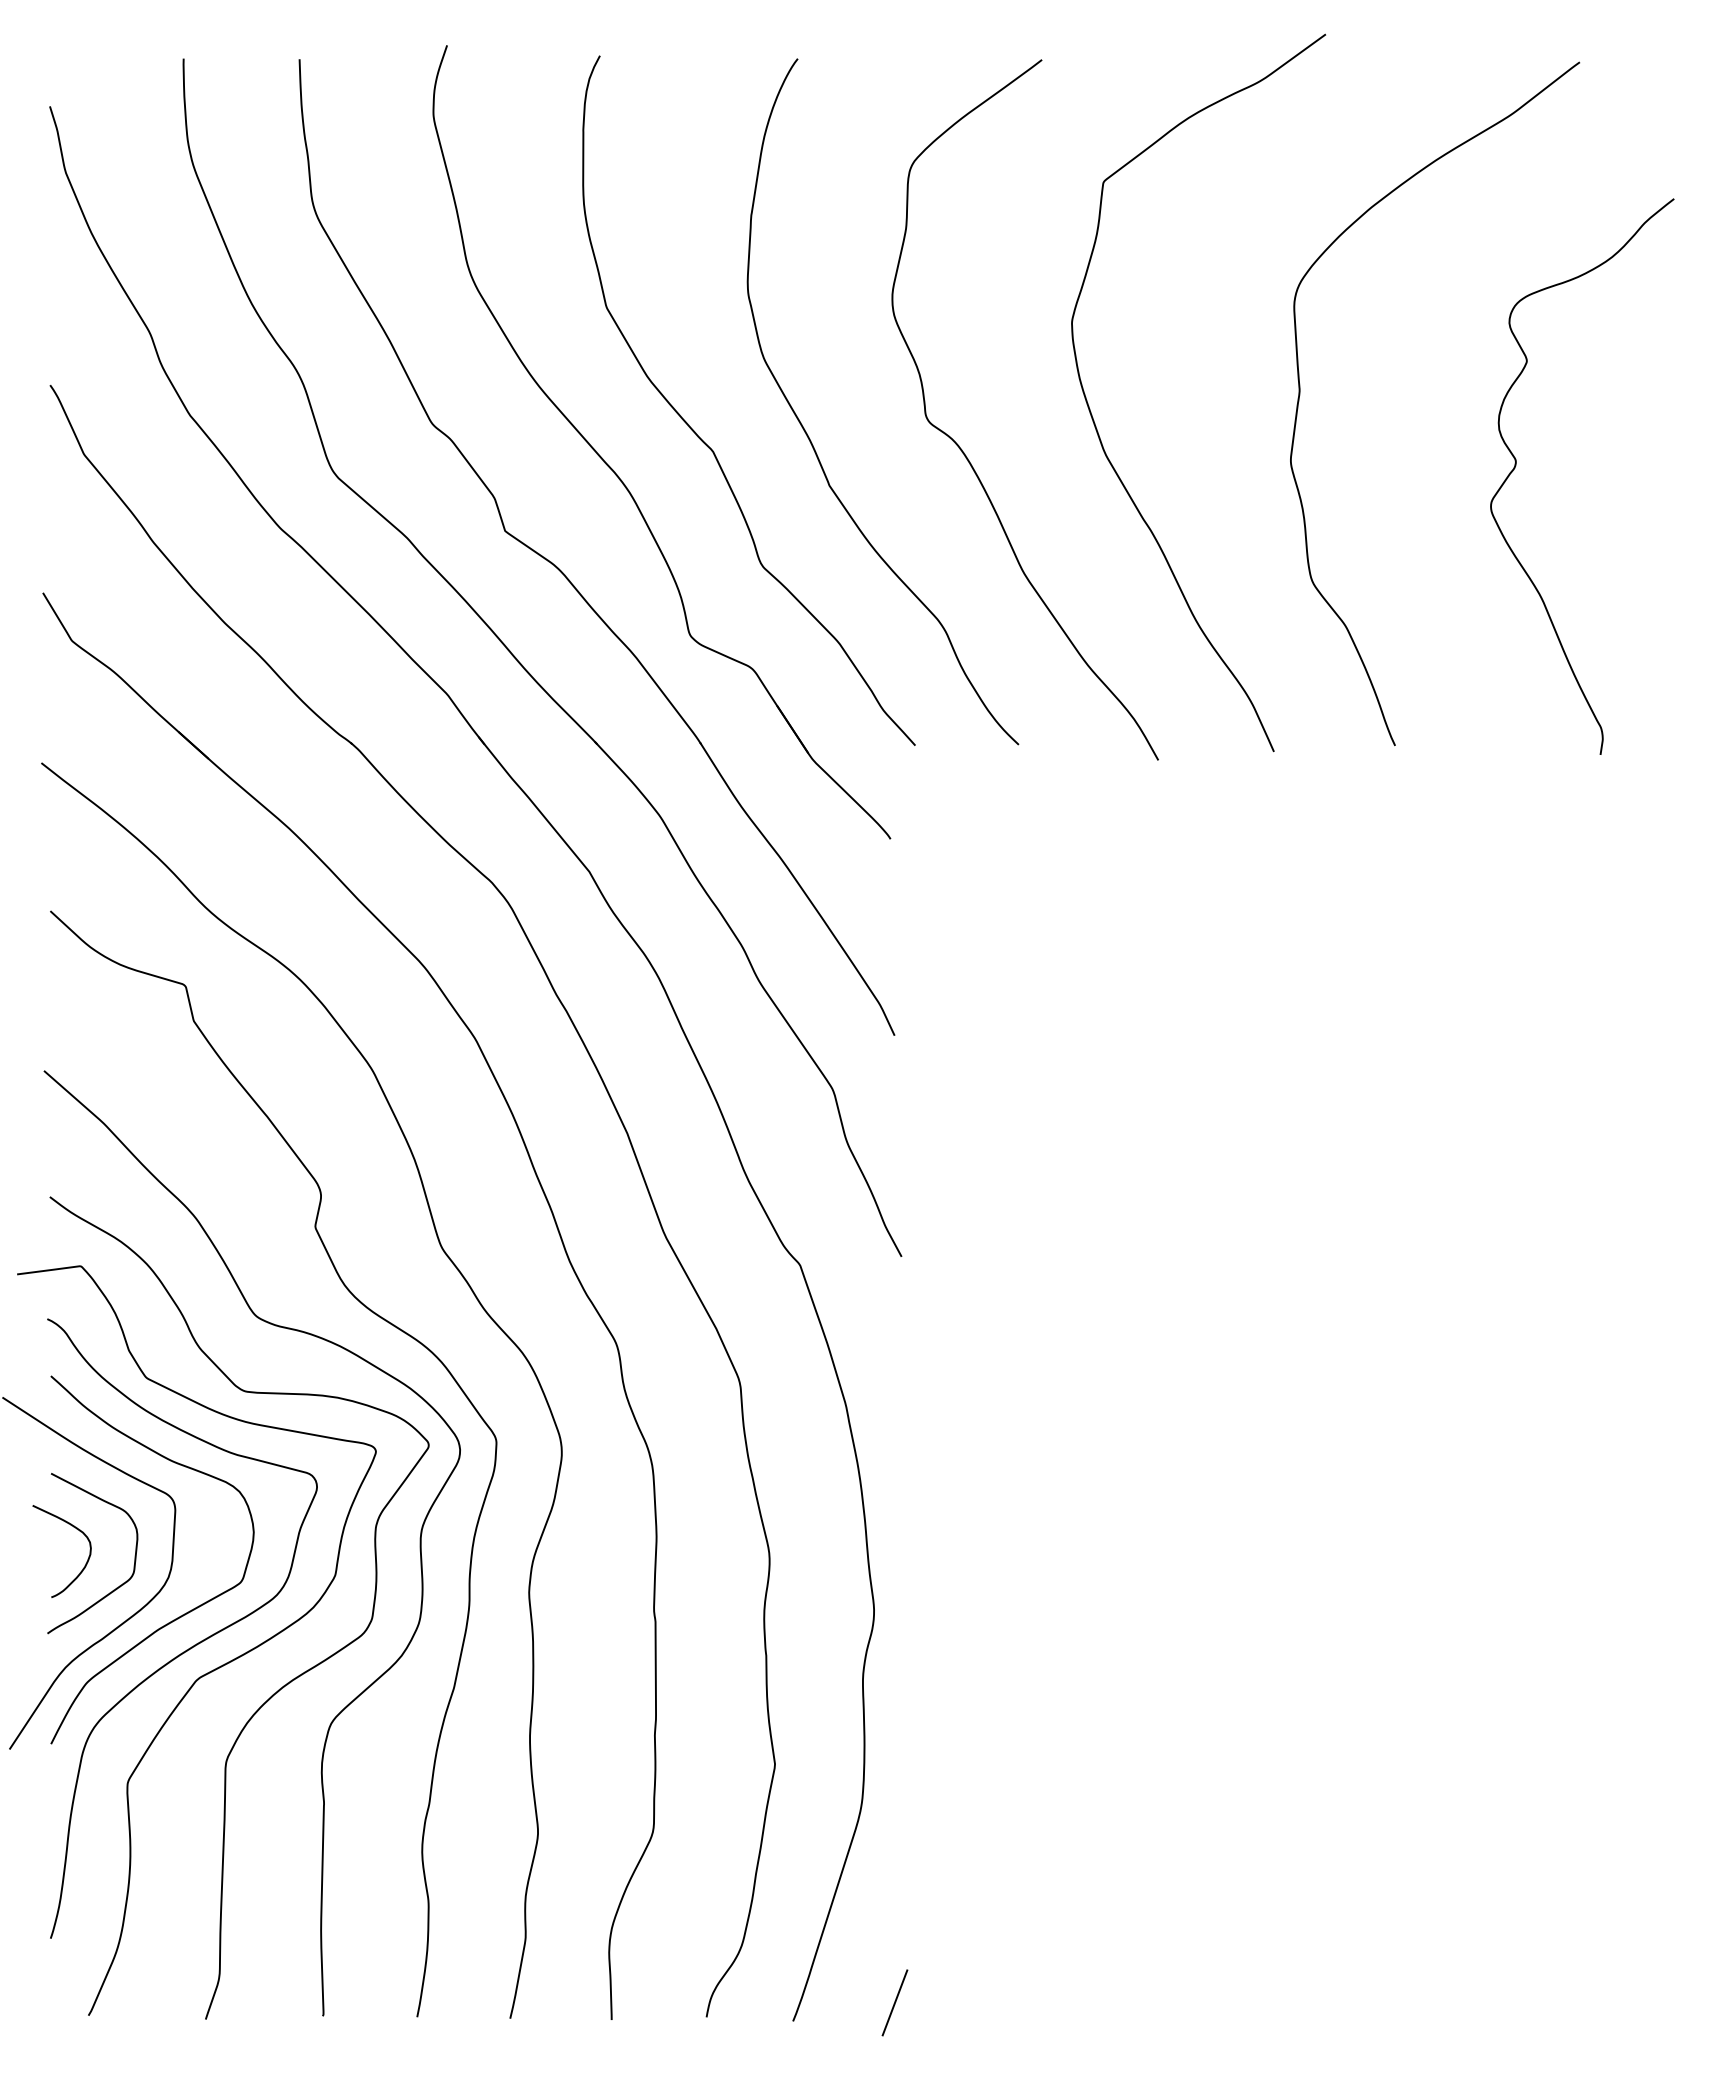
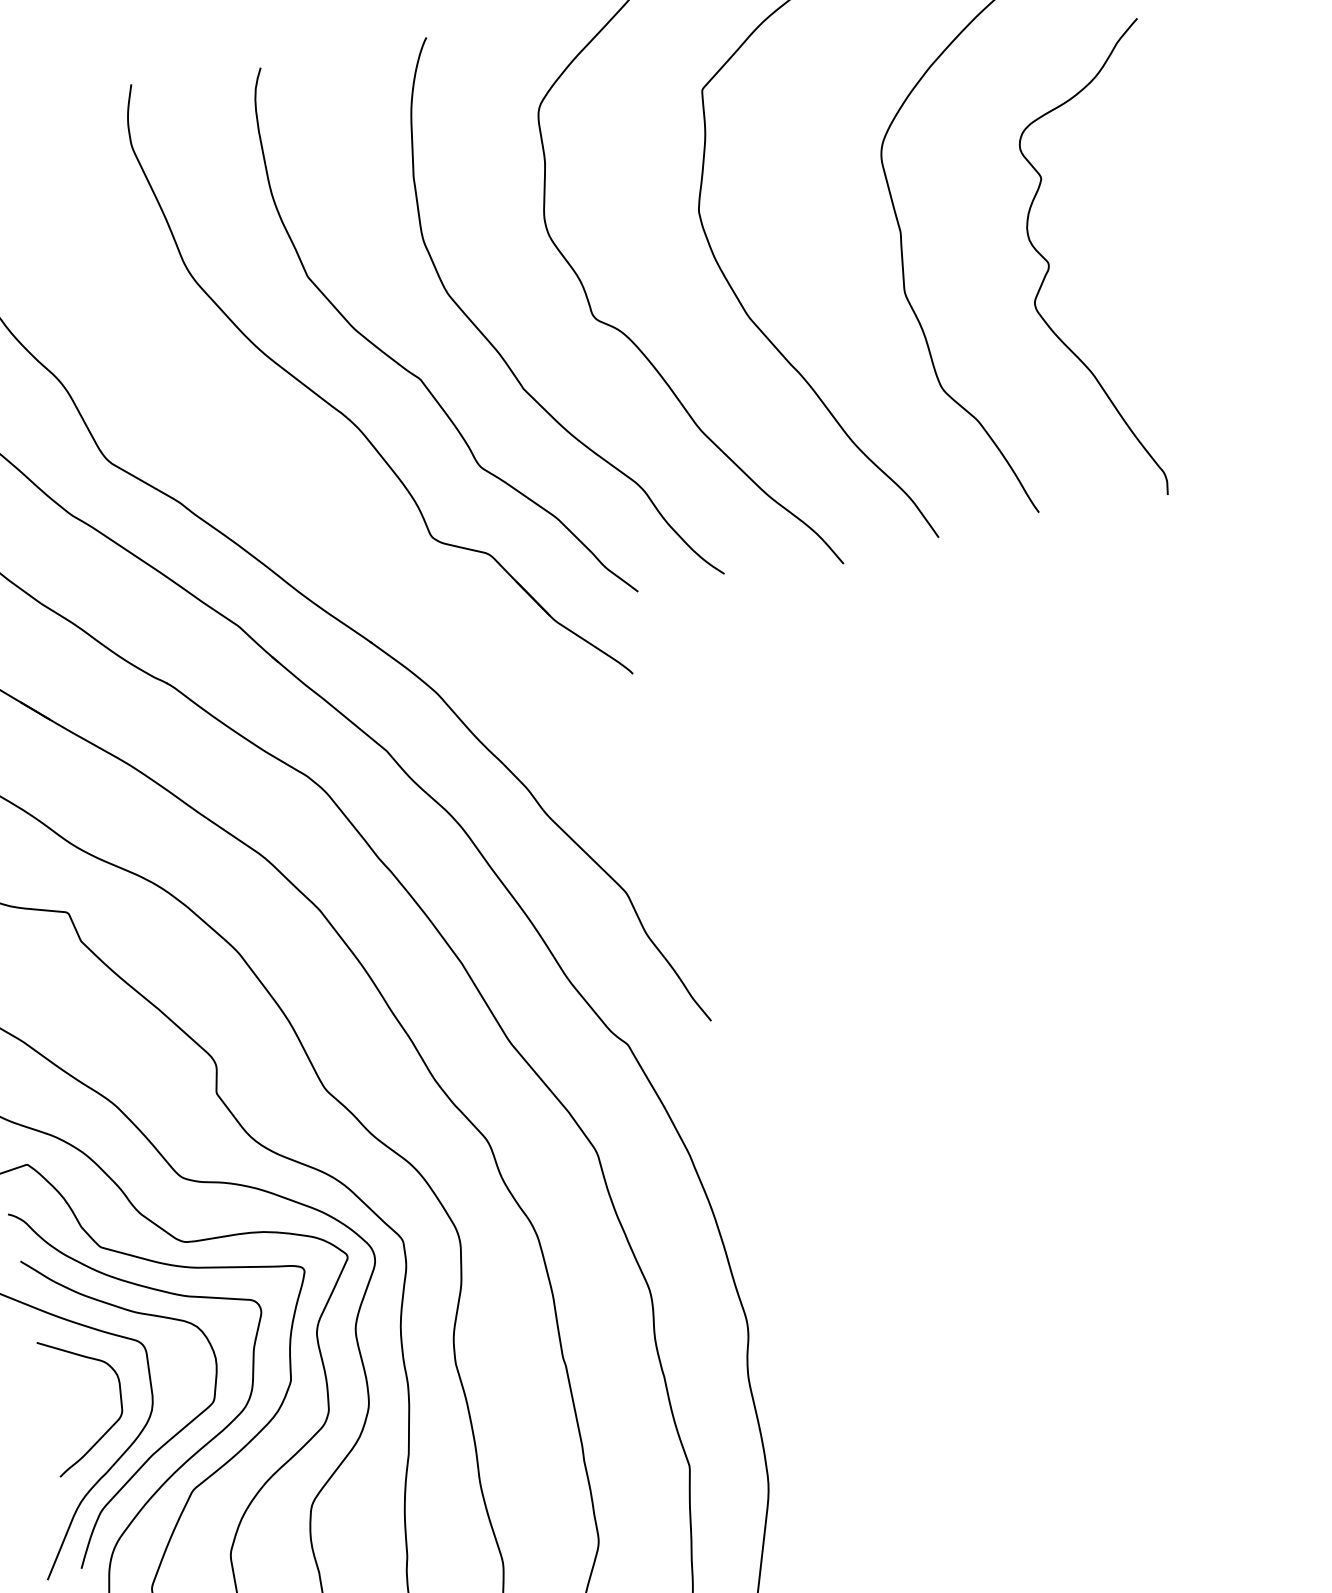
curve: (1516, 465) -> (1049, 267), moved
part: (565, 574) -> (317, 506), removed
curve: (76, 1529) -> (67, 1385), removed

